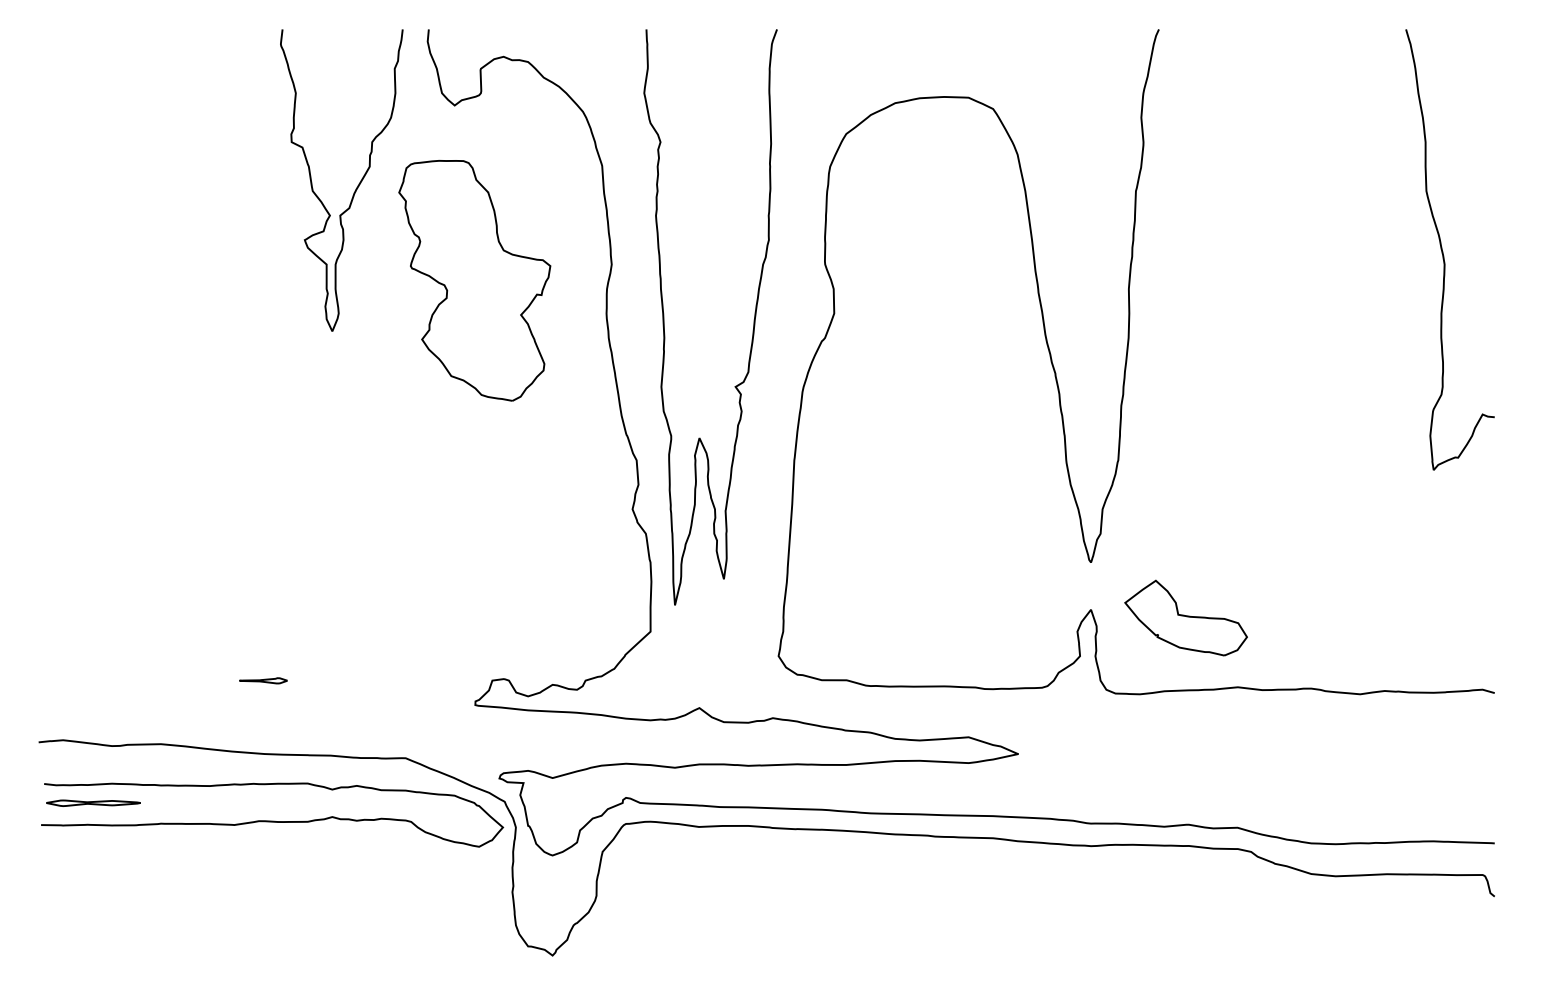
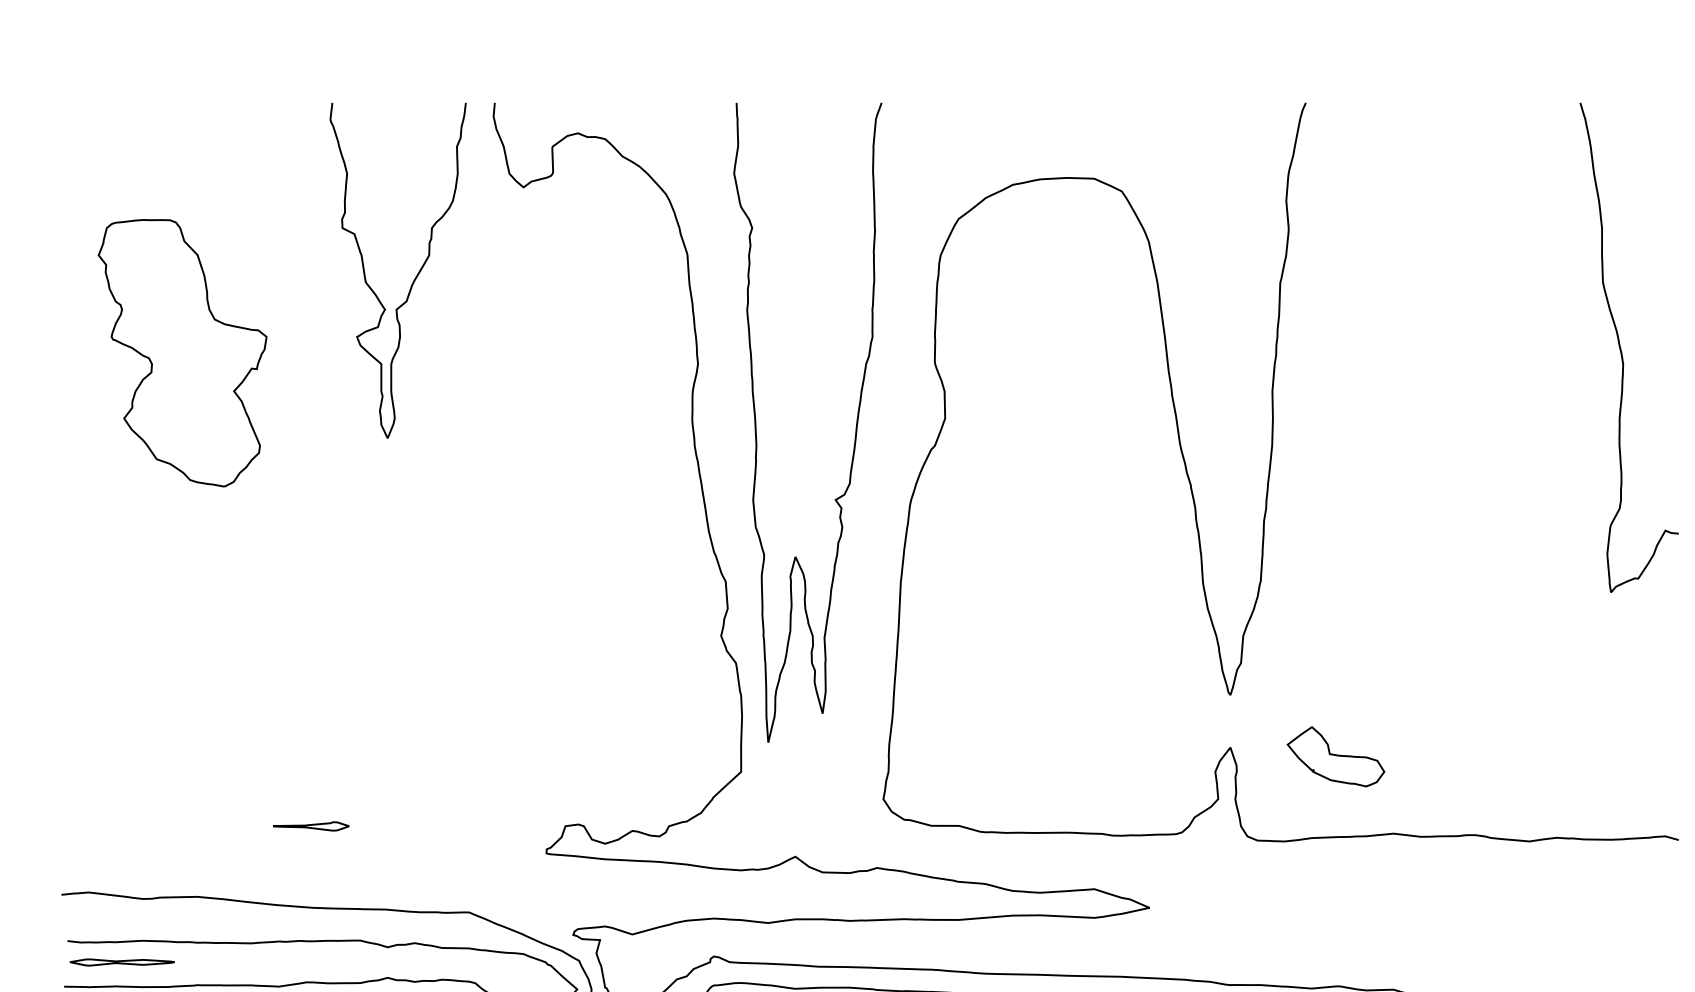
part: (474, 280) -> (182, 352), moved
part: (1185, 617) -> (1335, 756), size x0.71
part: (263, 680) -> (311, 826), size x1.43

